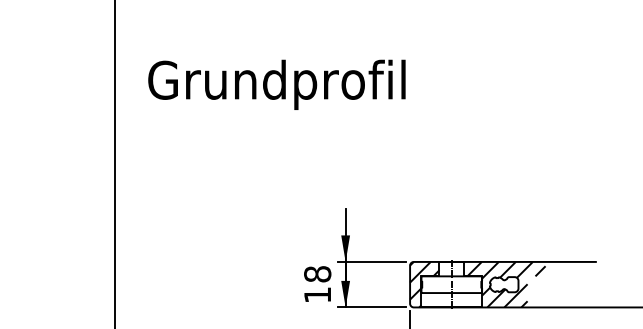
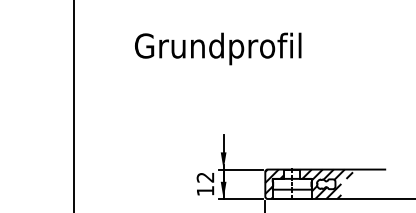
text: (277, 84) -> (218, 48), moved
text: (317, 274) -> (205, 177), 18 -> 12

